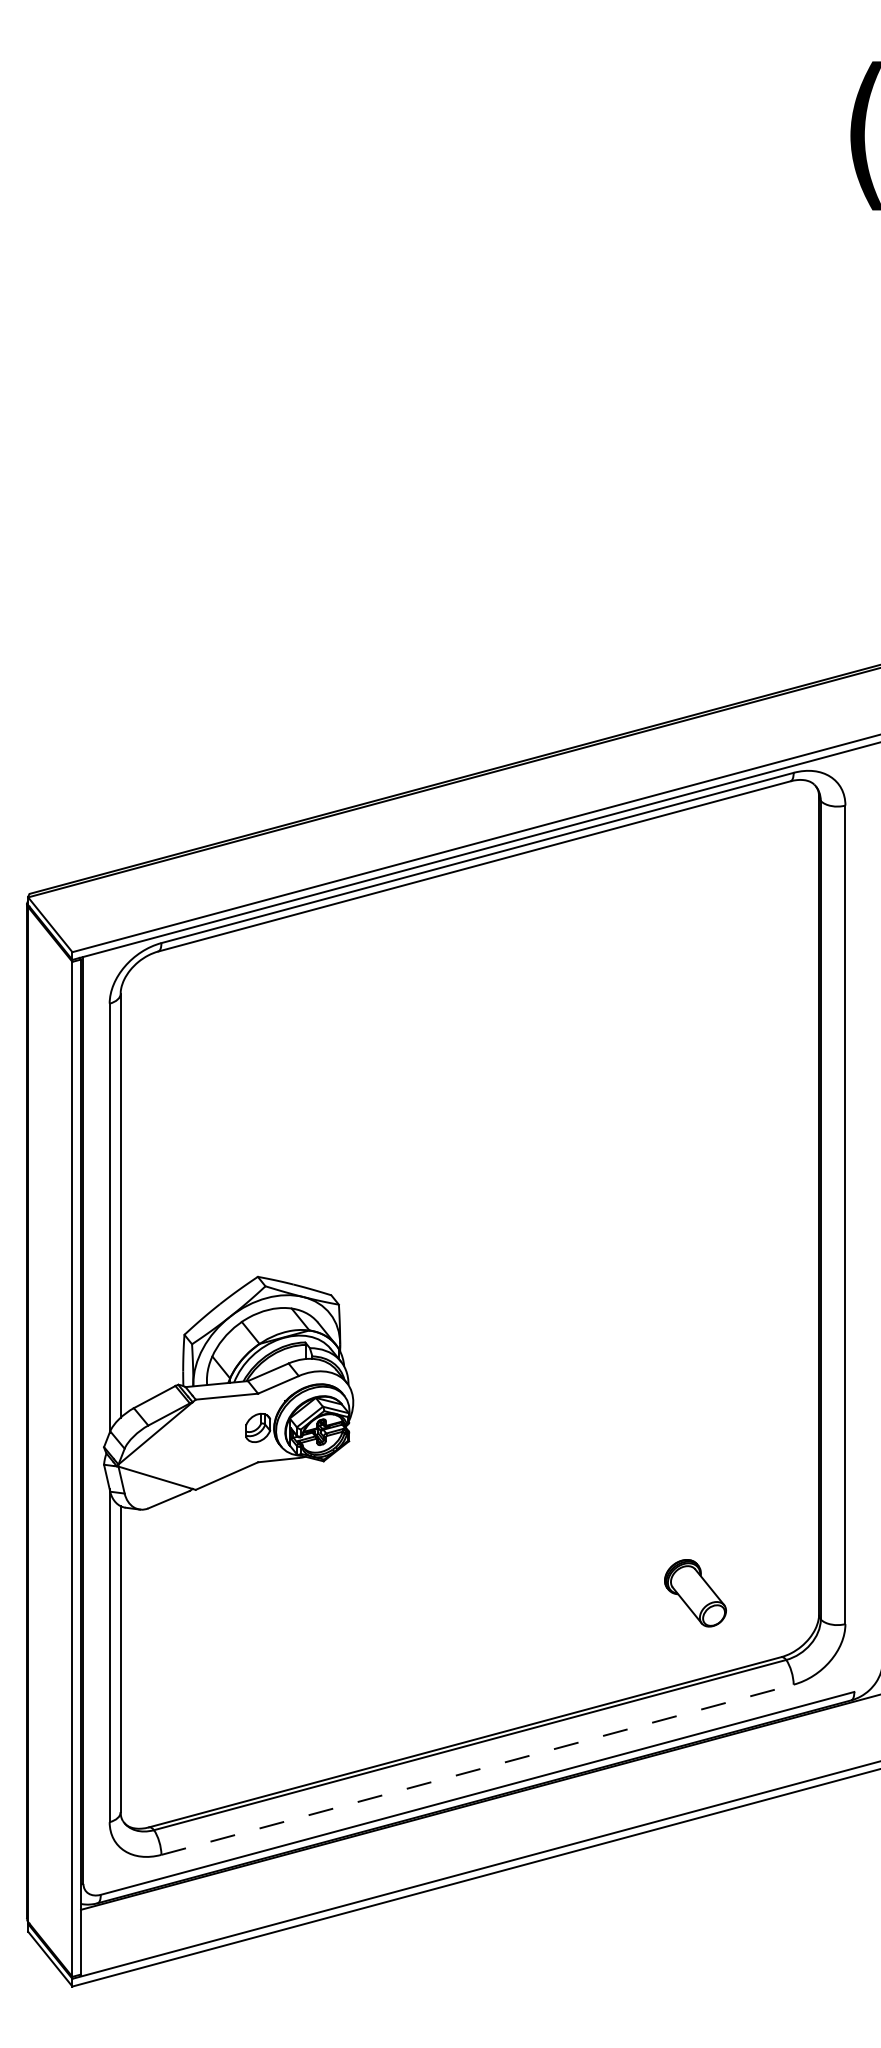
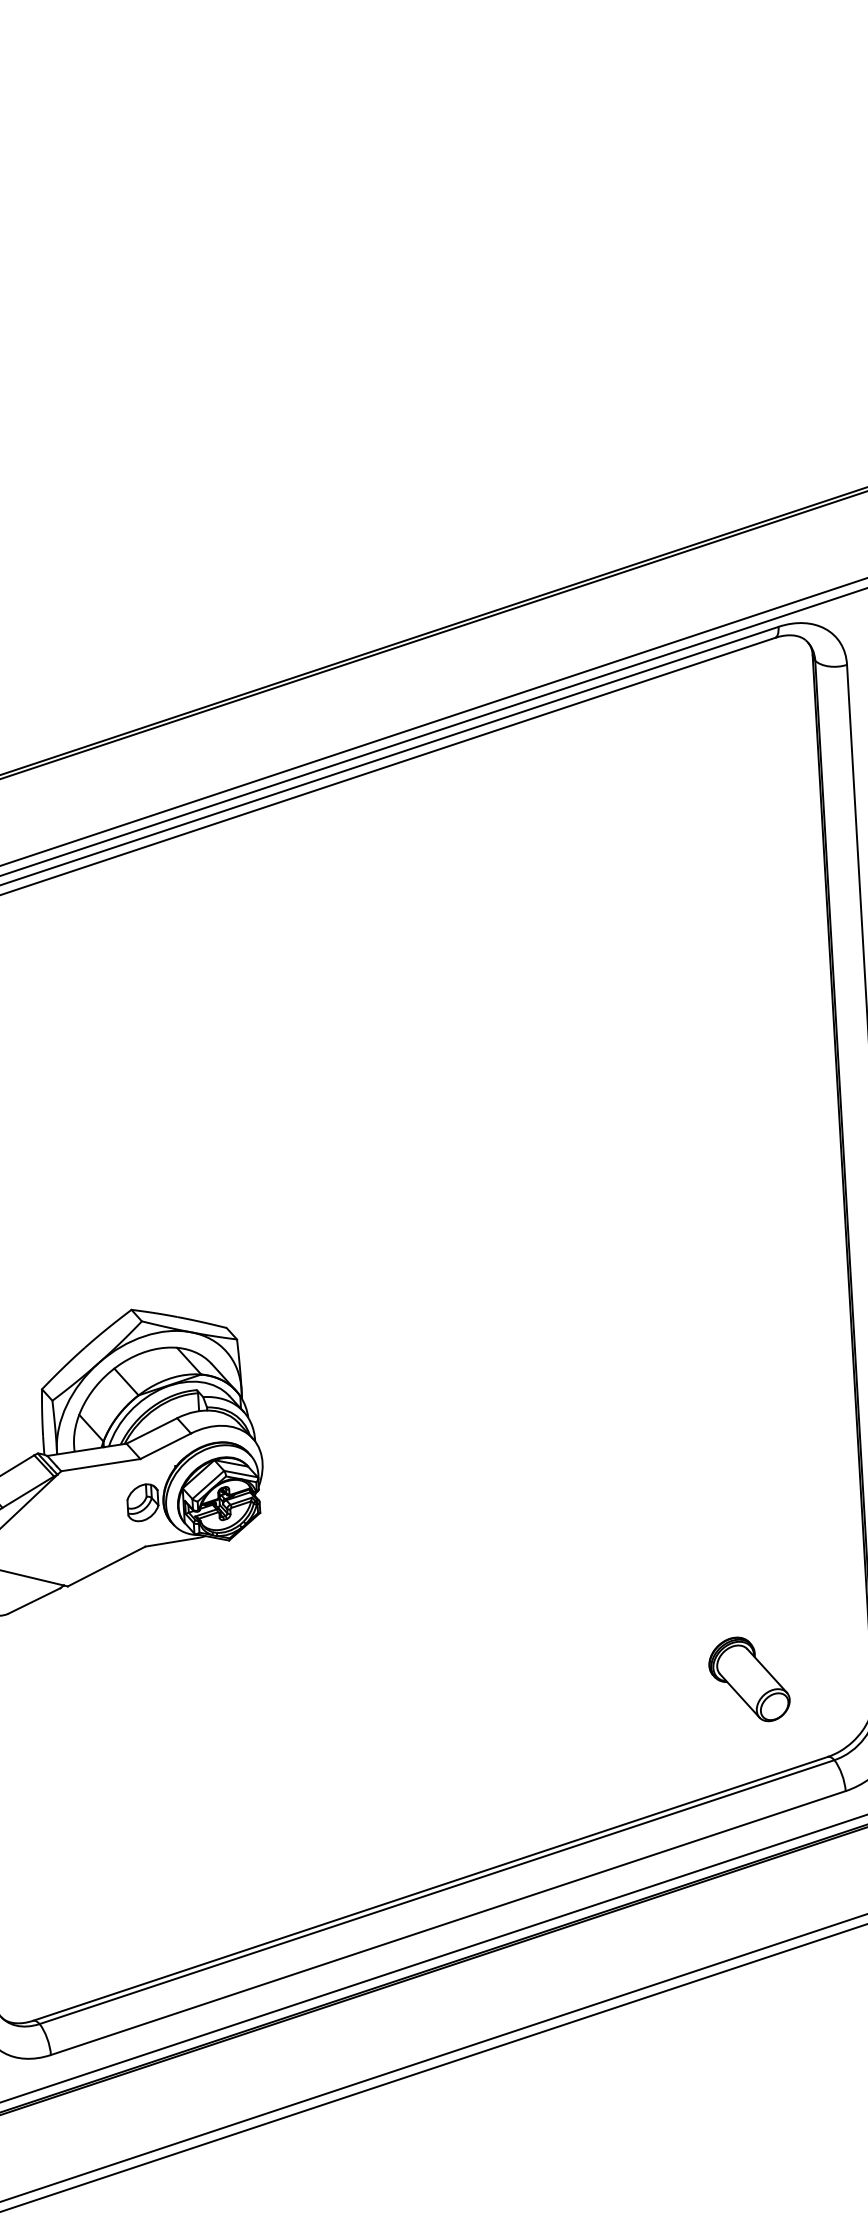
part: (695, 1593) -> (749, 1679), moved
line: (478, 1769) -> (449, 1922), dashed -> solid

